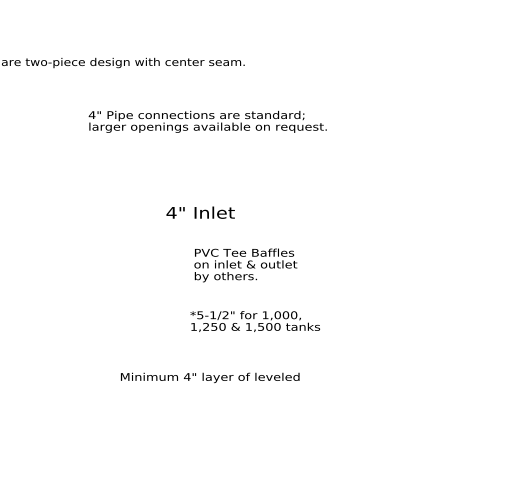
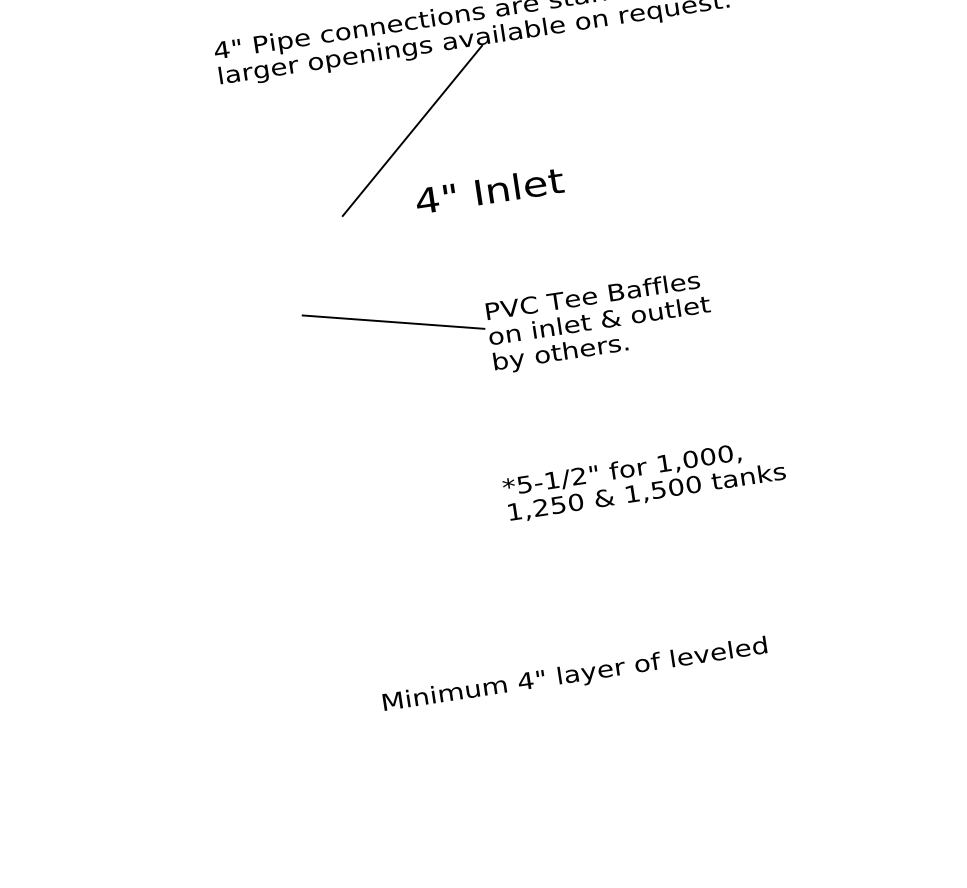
line: (173, 165) -> (412, 131), added
text: (200, 212) -> (489, 190), moved
line: (151, 250) -> (392, 320), added
text: (254, 321) -> (642, 480), moved
text: (210, 377) -> (575, 674), moved

